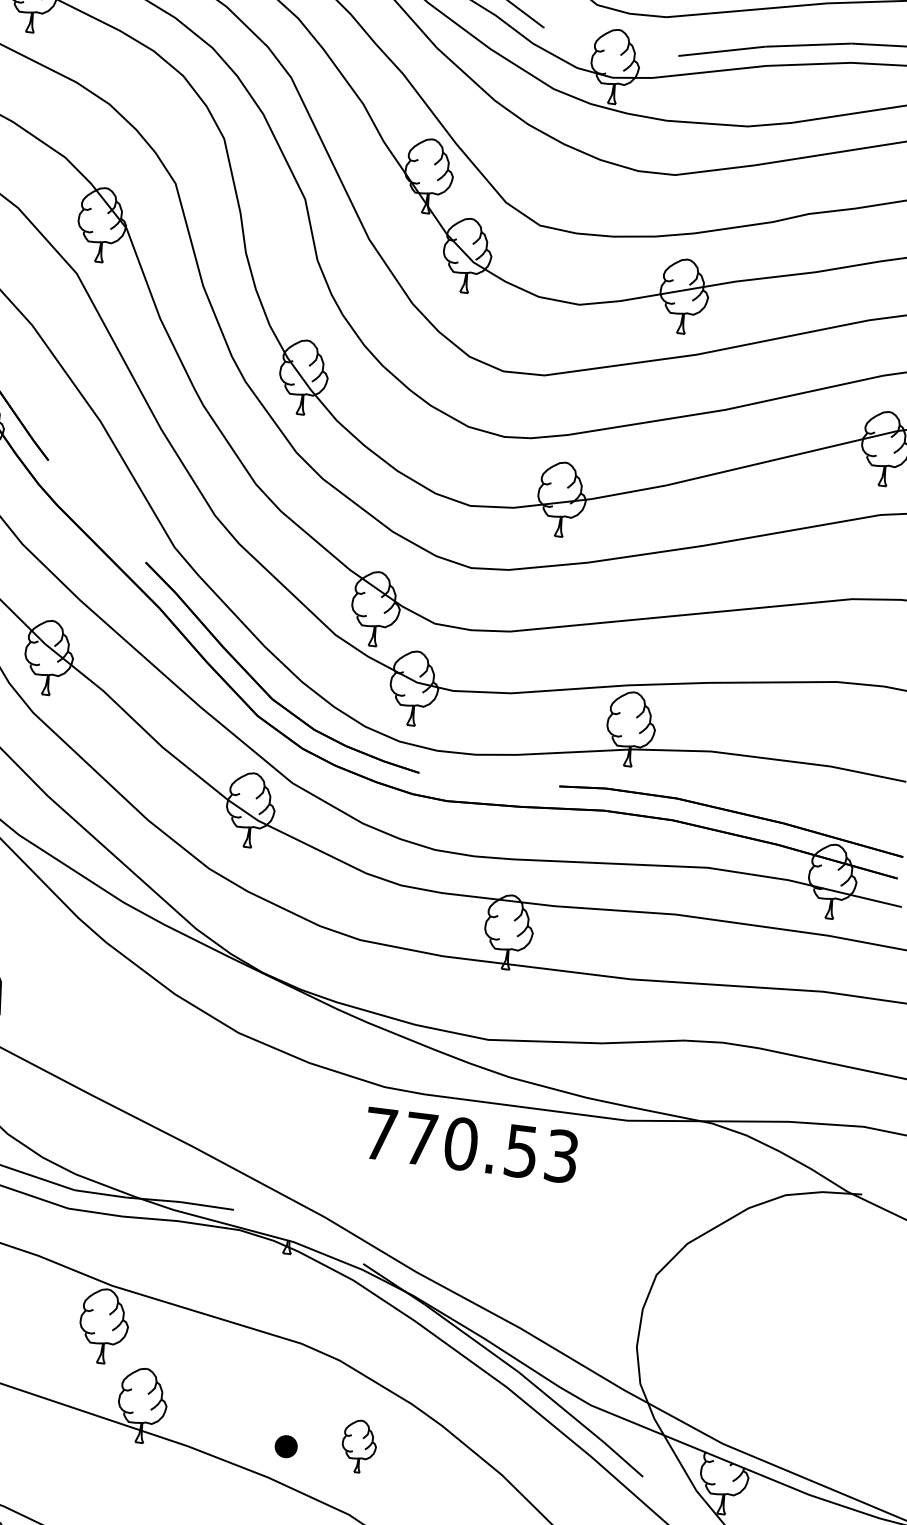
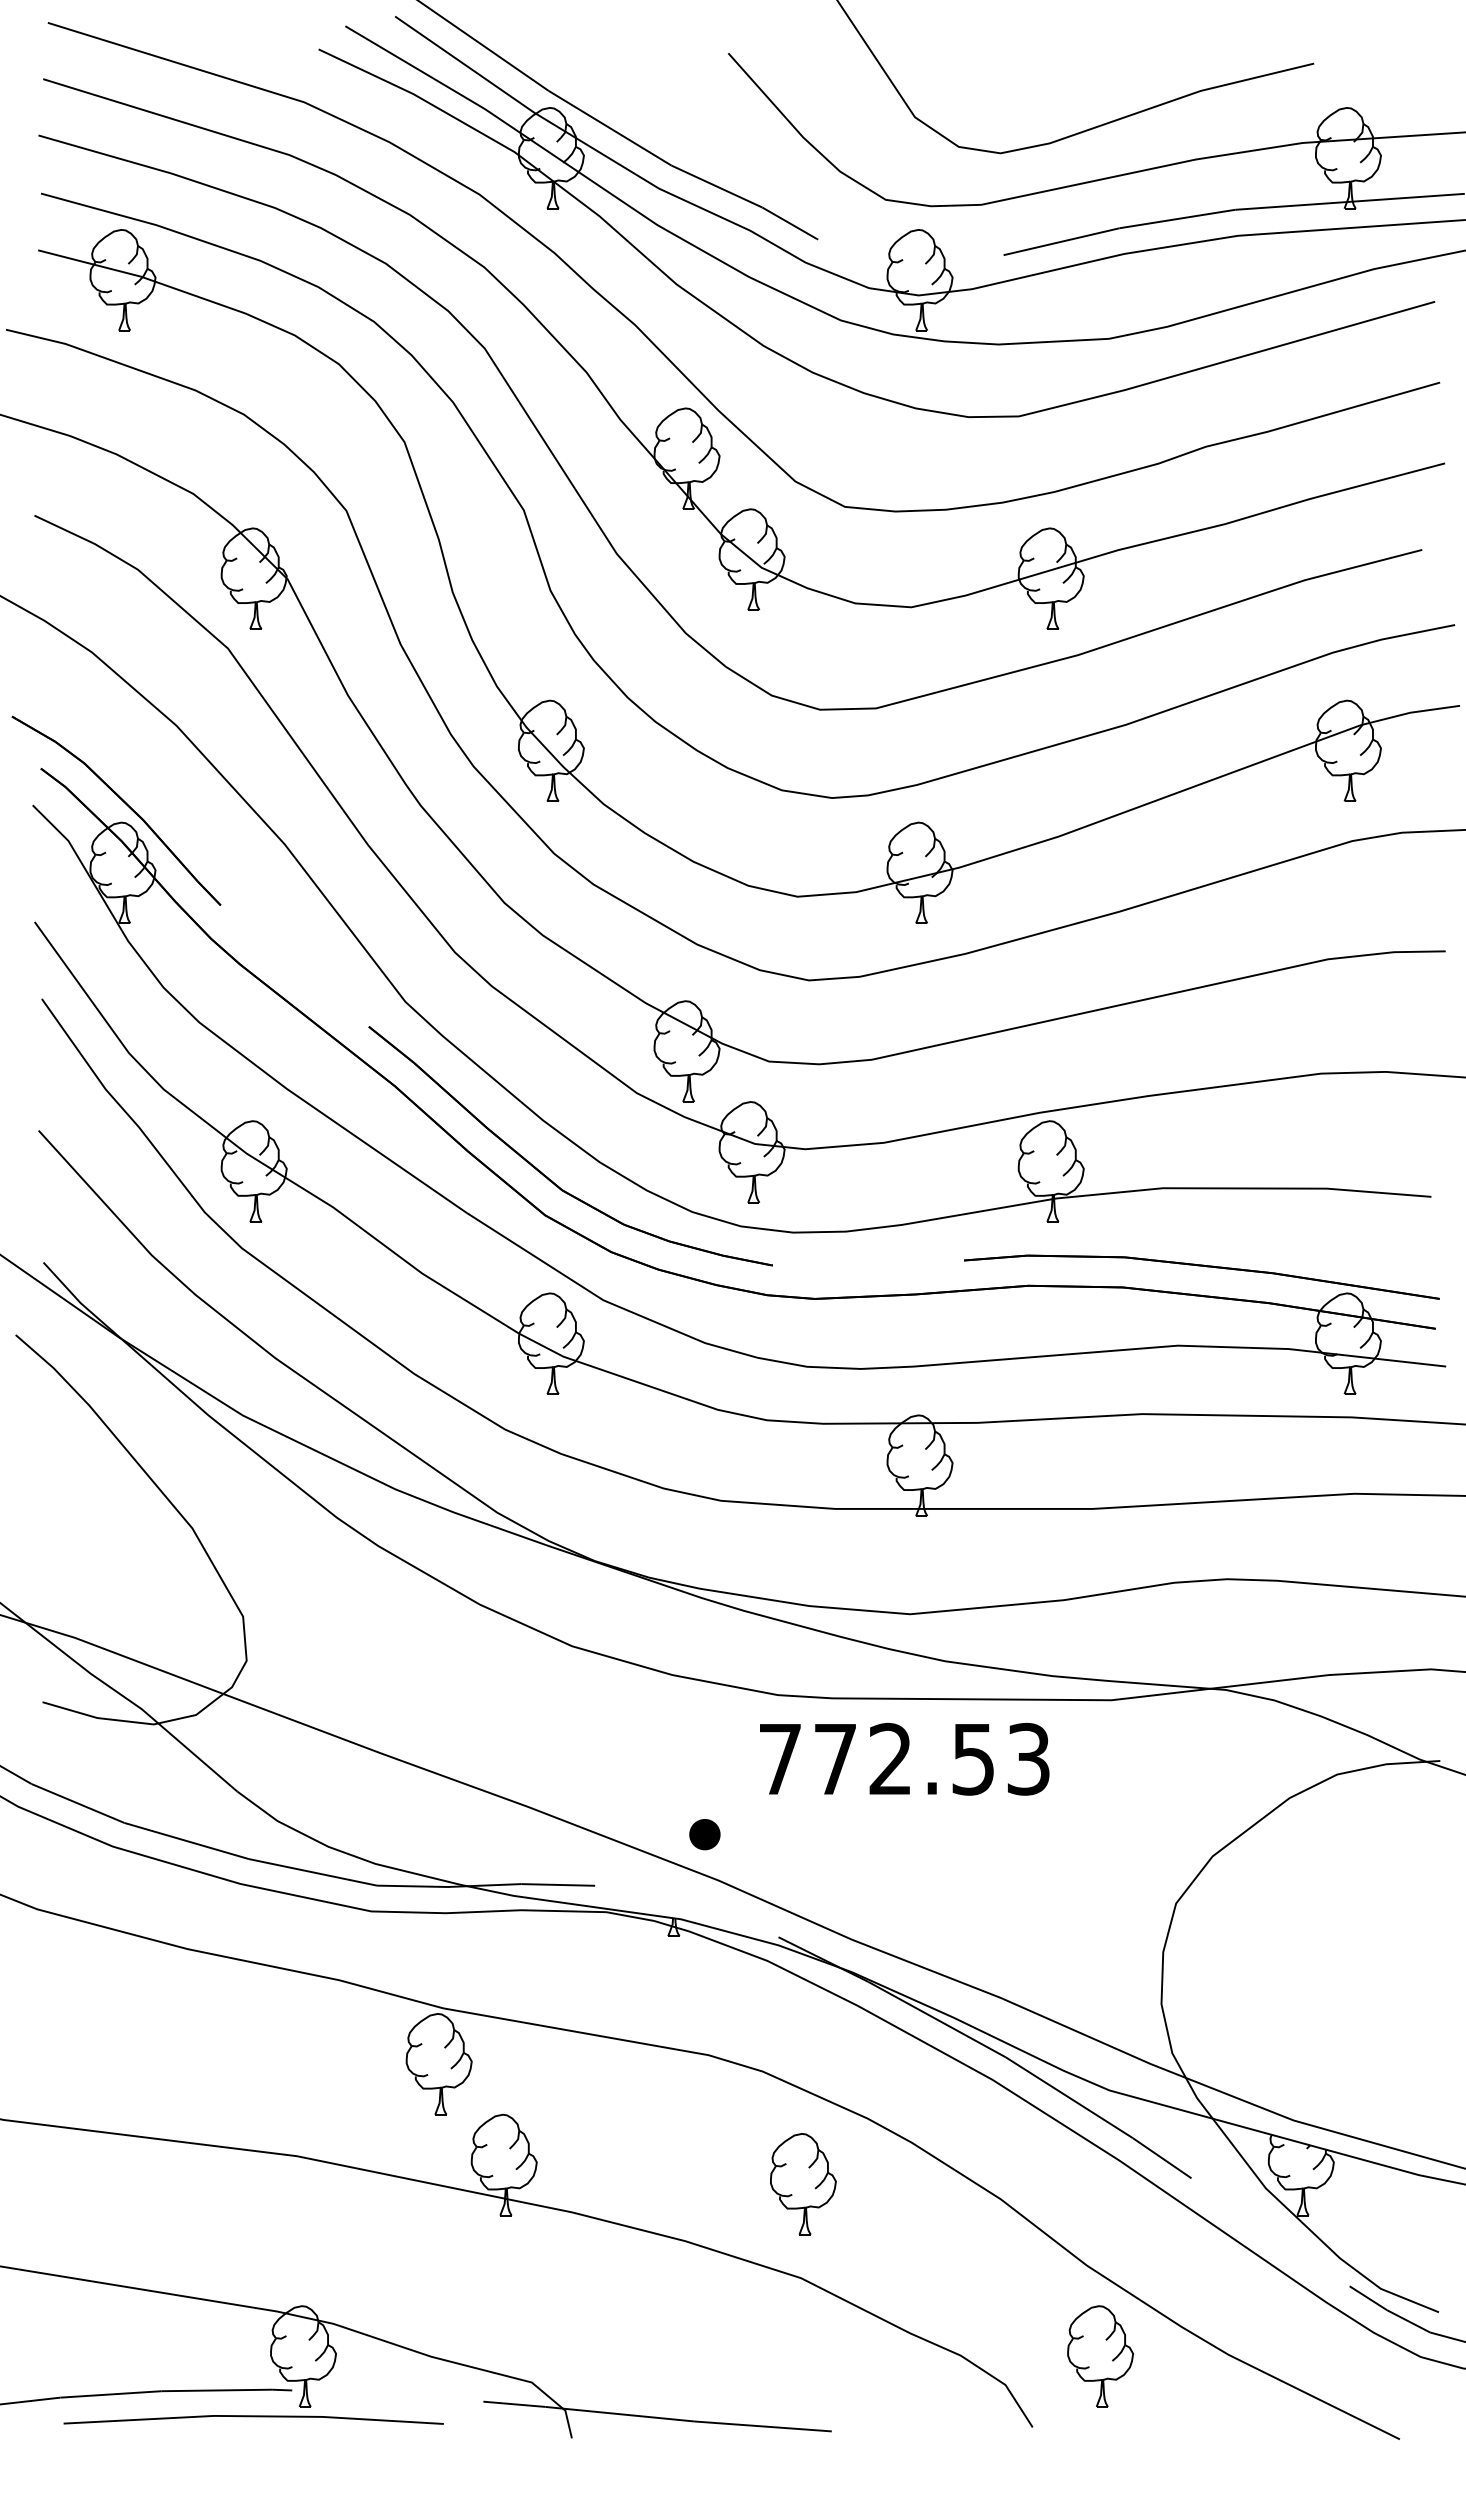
text: (461, 1143) -> (890, 1758), 770.53 -> 772.53
part: (285, 1446) -> (704, 1834), moved
part: (359, 1446) -> (803, 2184), size x1.43

